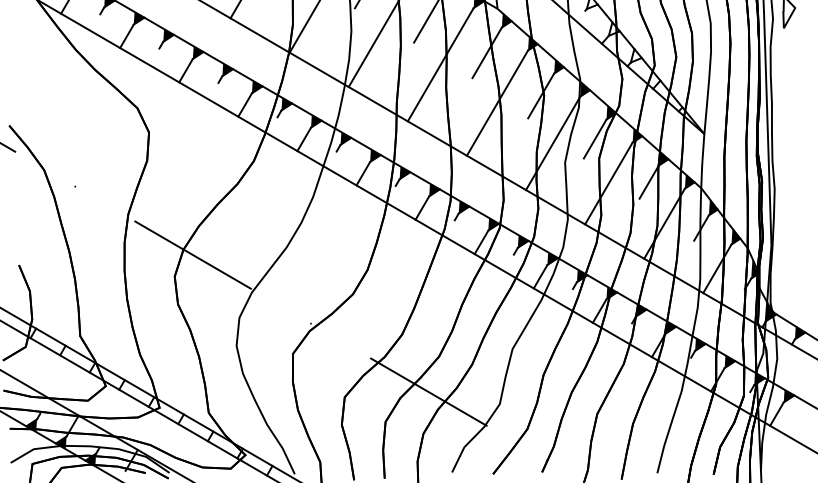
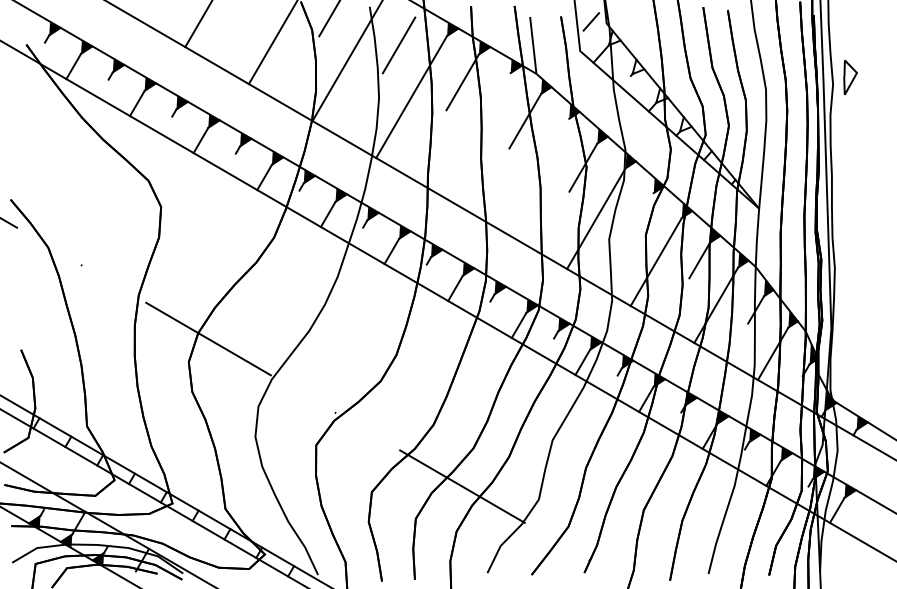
line: (440, 65) -> (474, 134), removed
line: (497, 103) -> (536, 175), removed
line: (595, 139) -> (641, 214), removed

